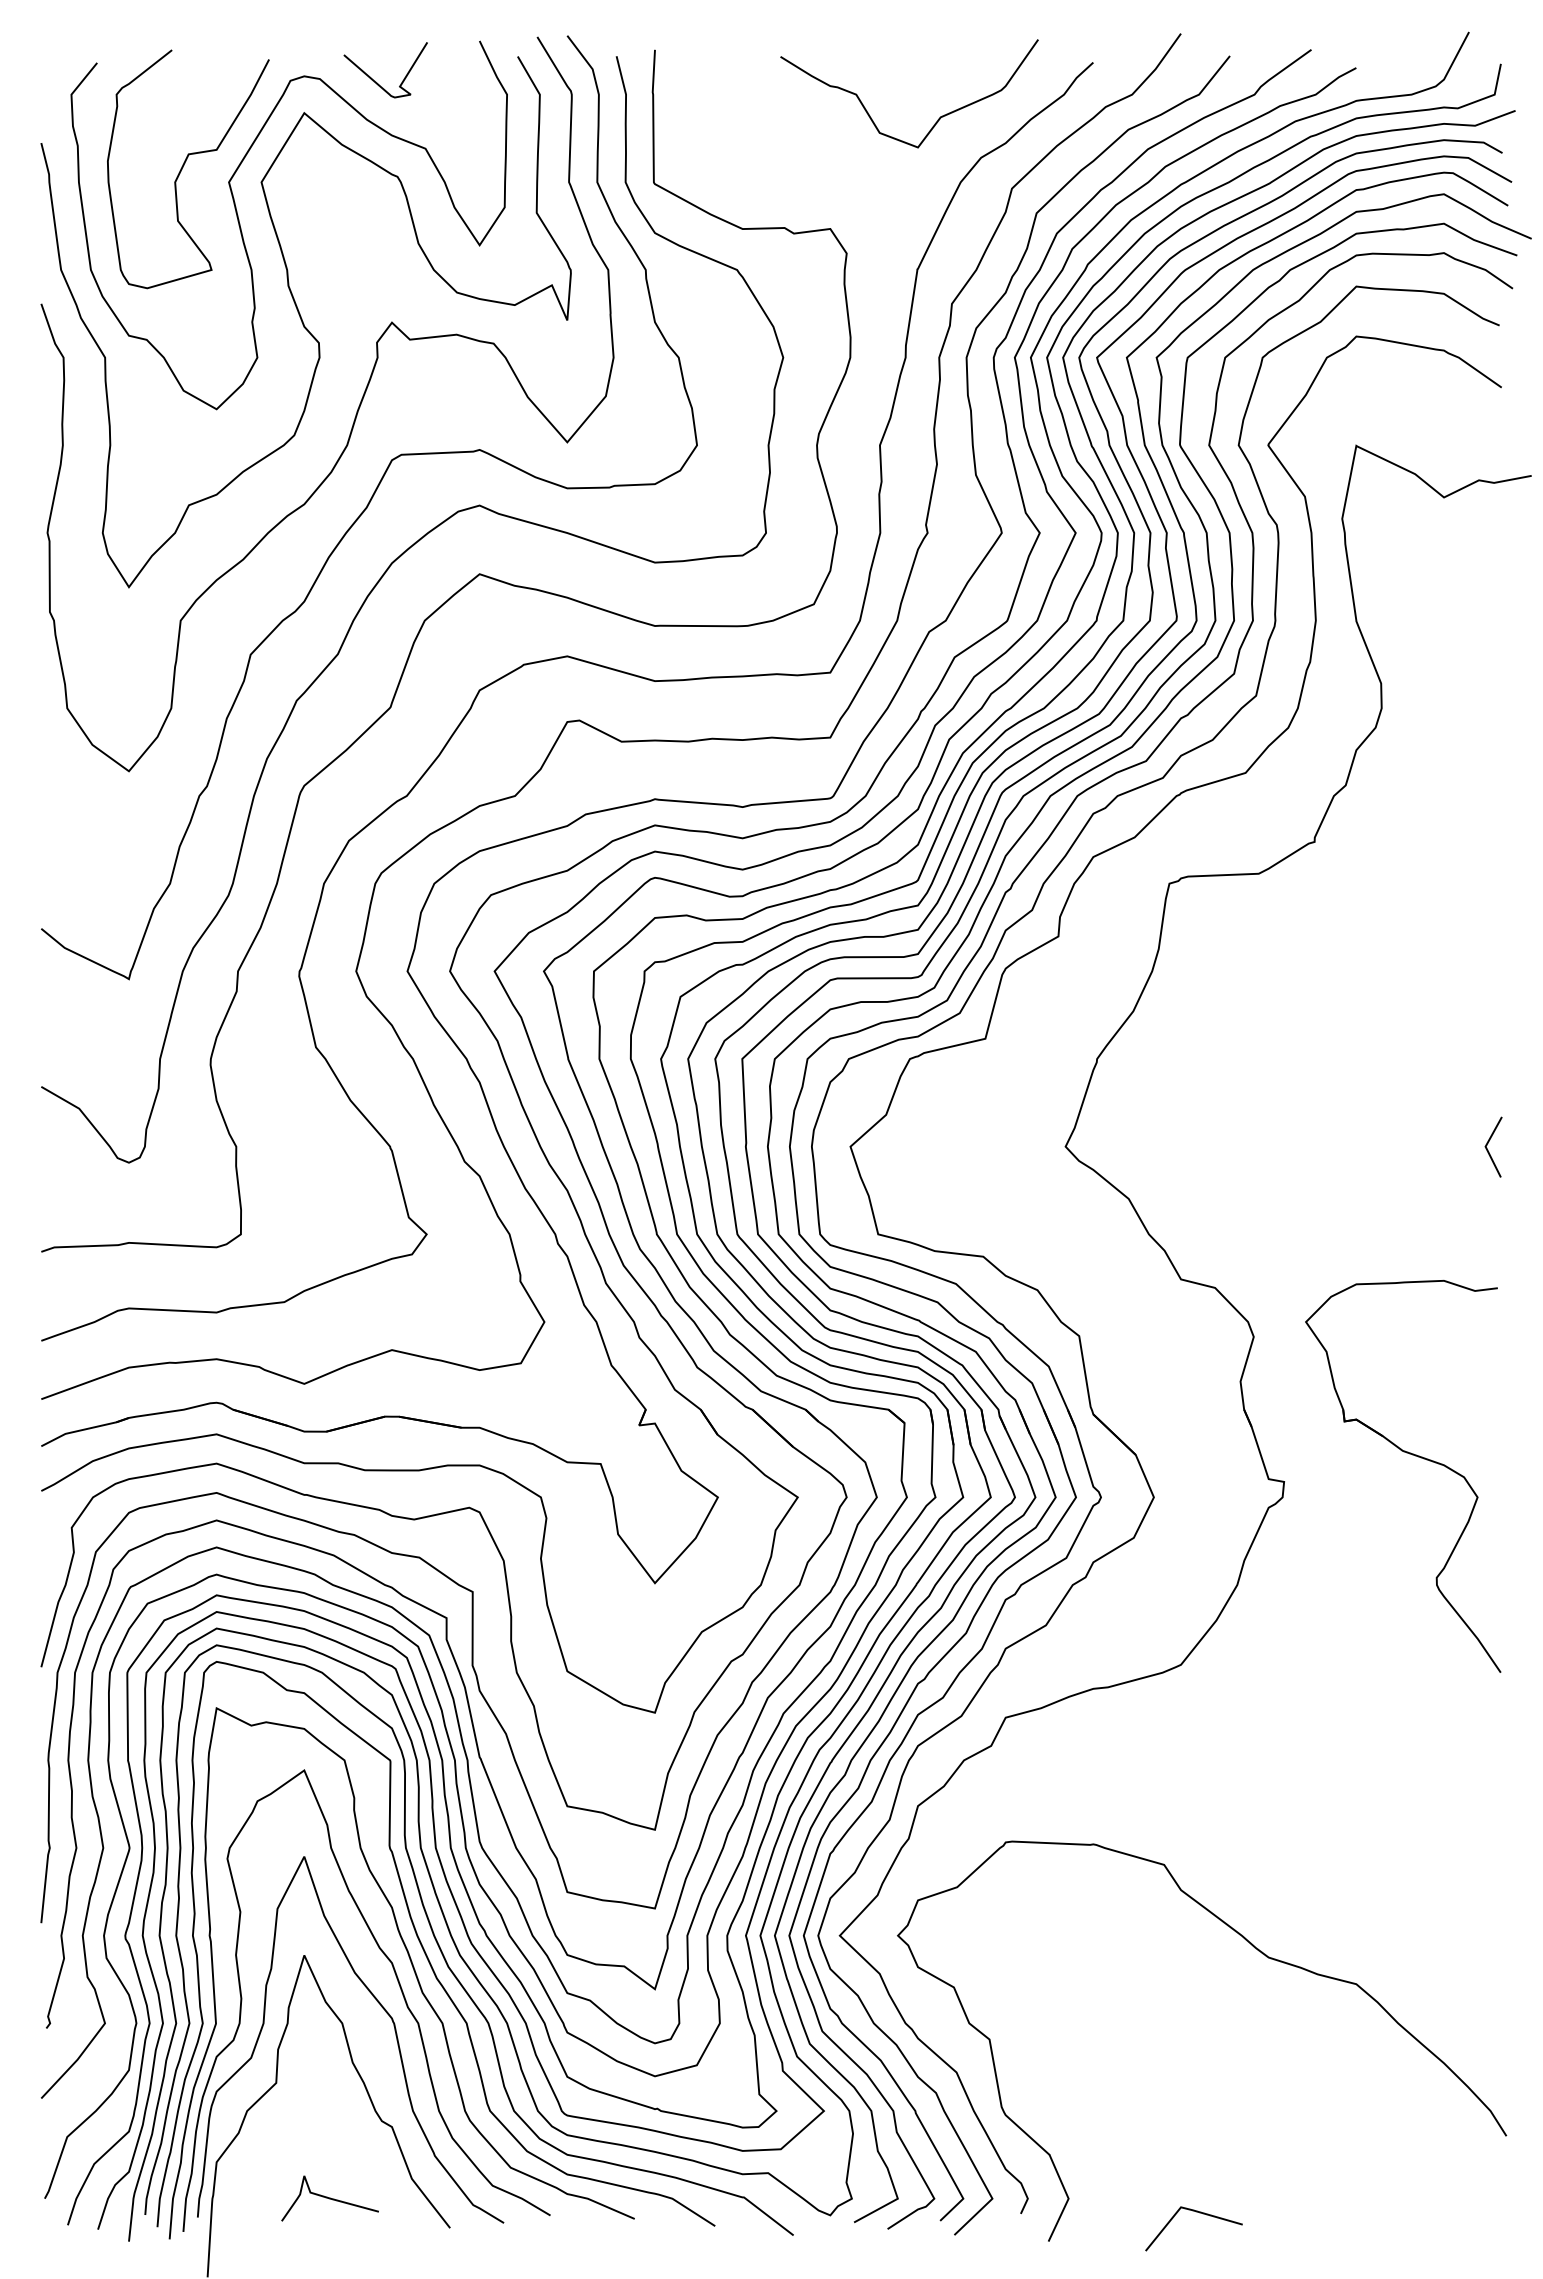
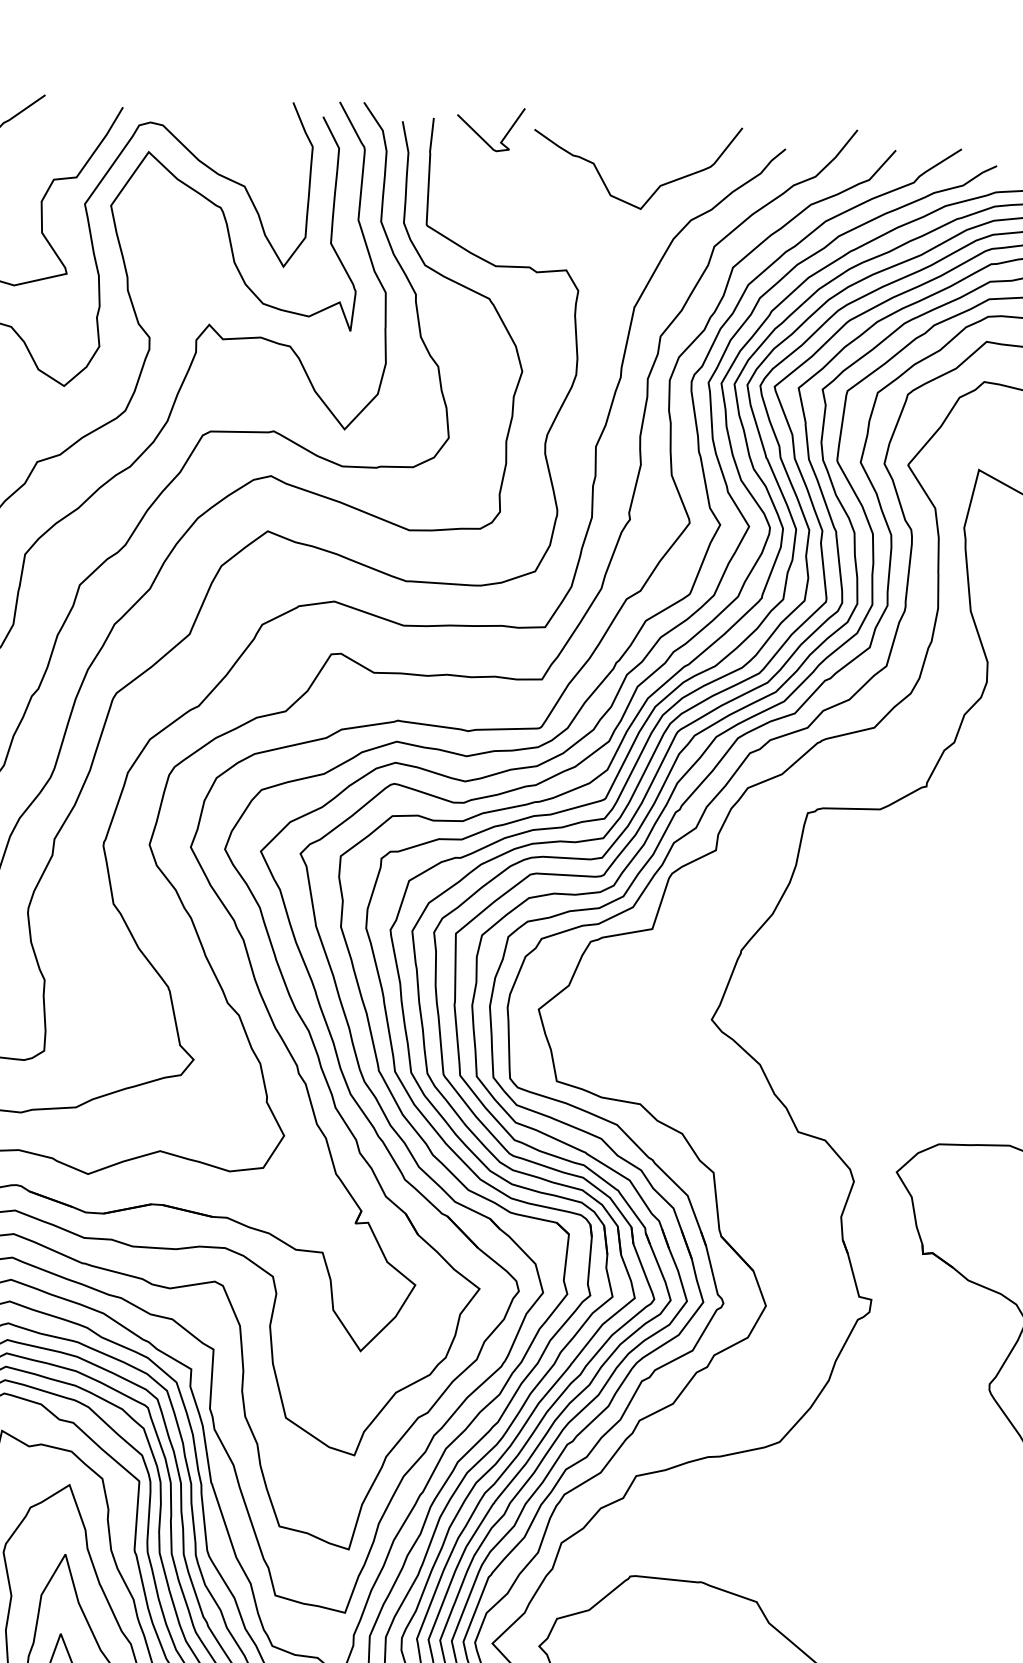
curve: (376, 81) -> (482, 137), moved

